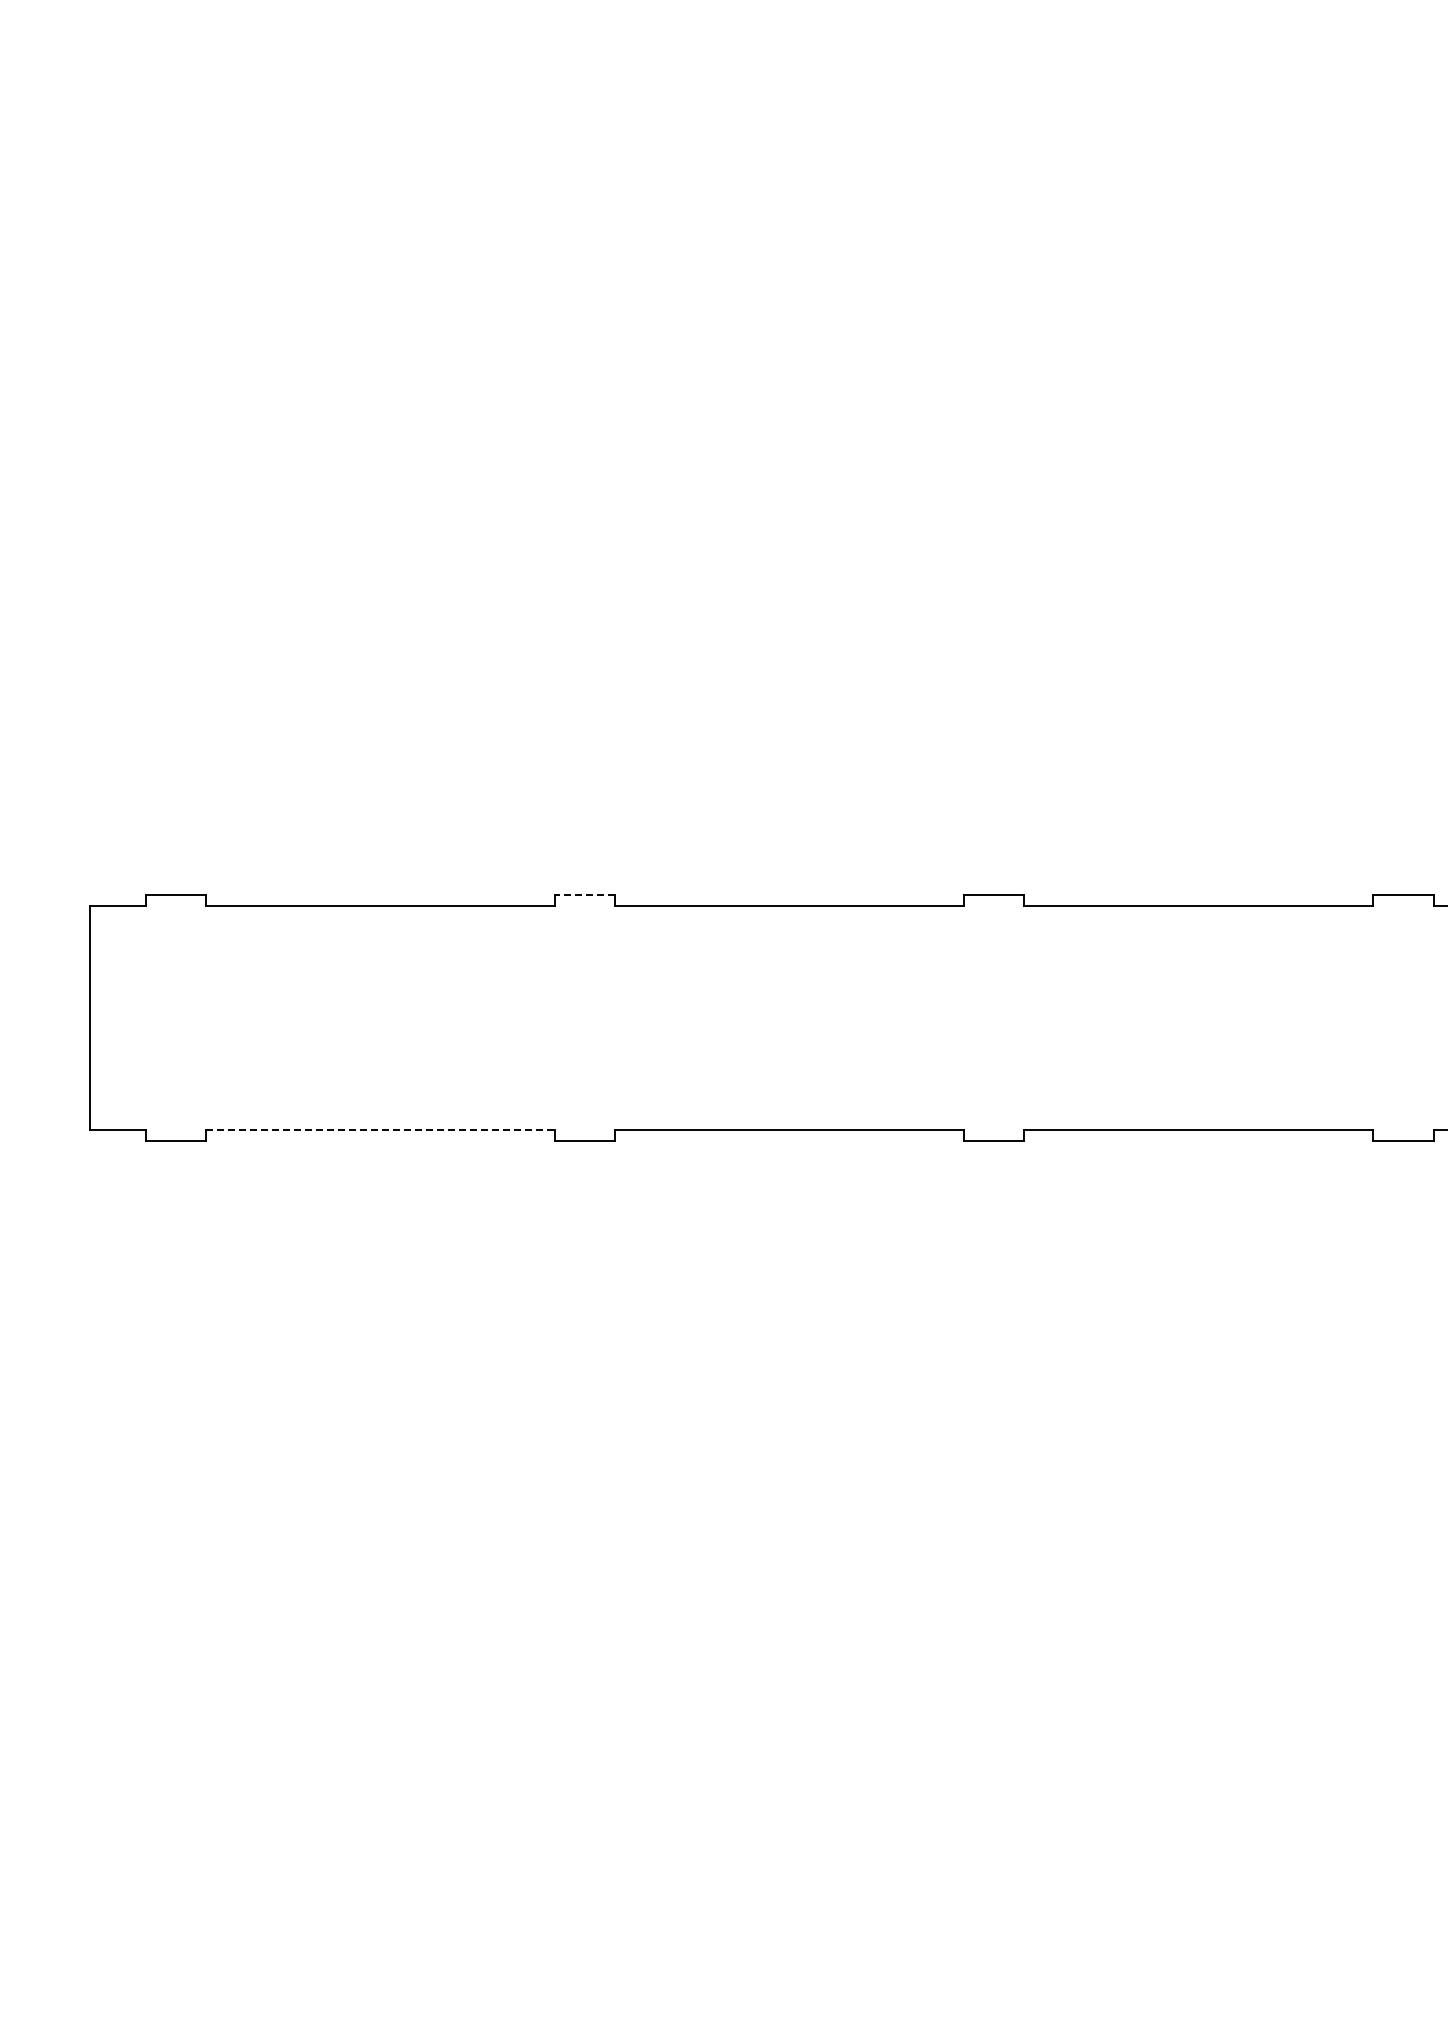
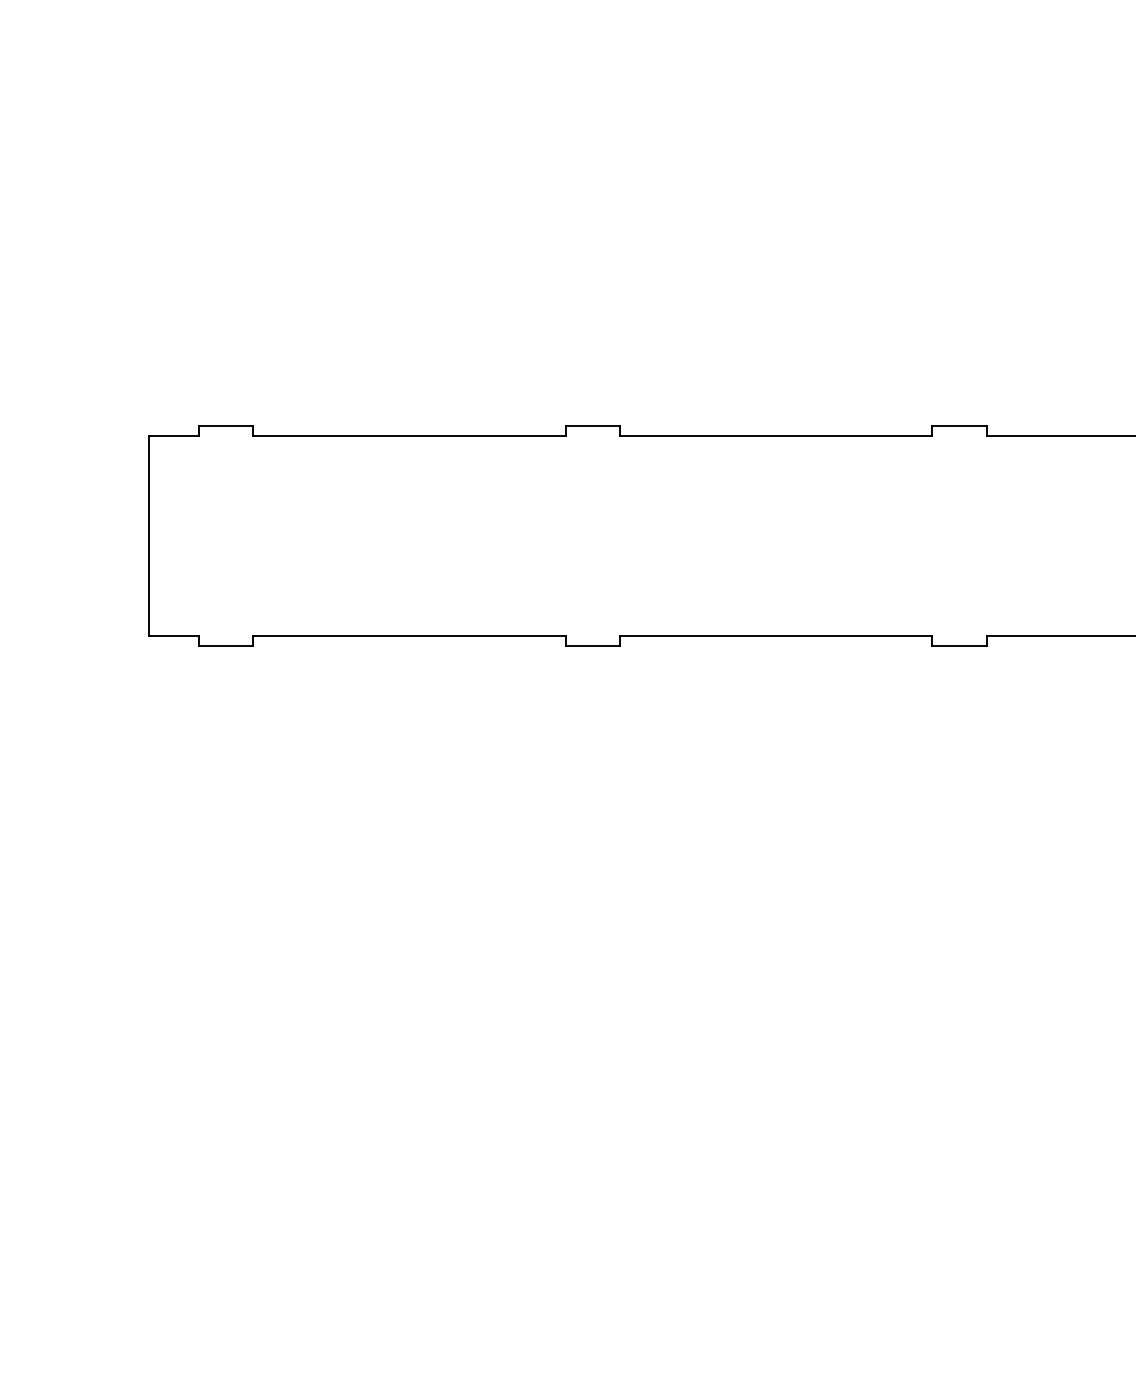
line: (584, 895) -> (592, 426), dashed -> solid
line: (381, 1129) -> (410, 635), dashed -> solid

